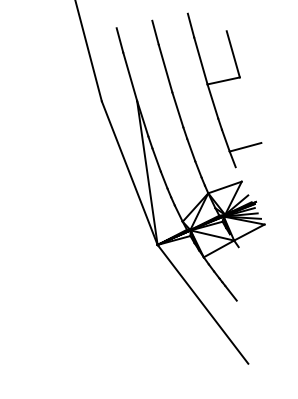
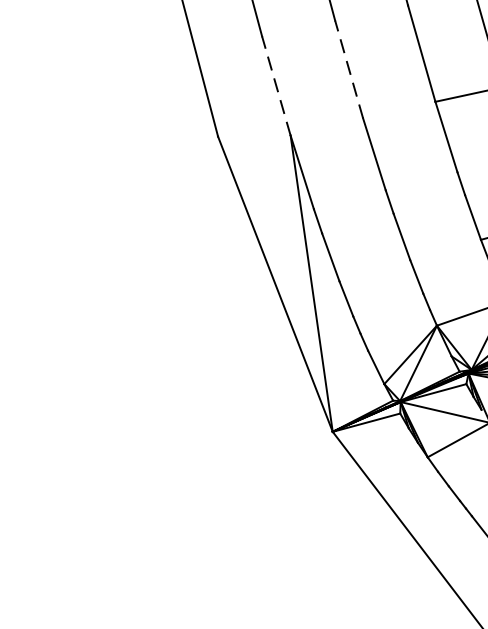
line: (165, 68) -> (348, 69), solid -> dashed
line: (130, 76) -> (276, 85), solid -> dashed

